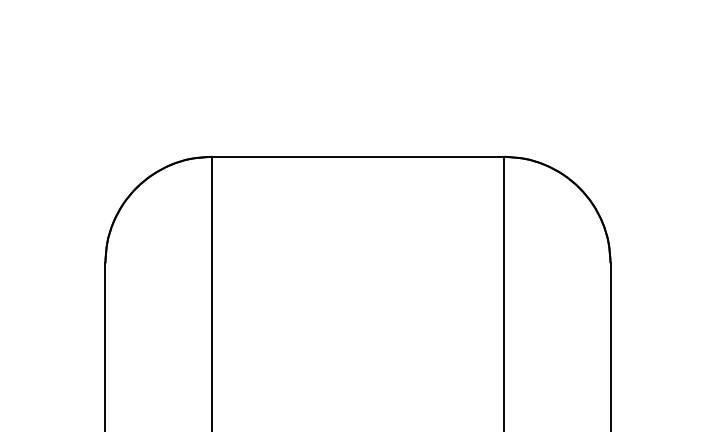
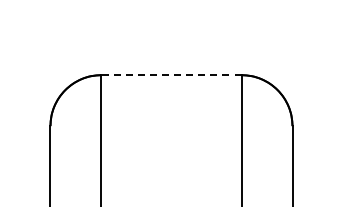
line: (358, 157) -> (171, 75), solid -> dashed

